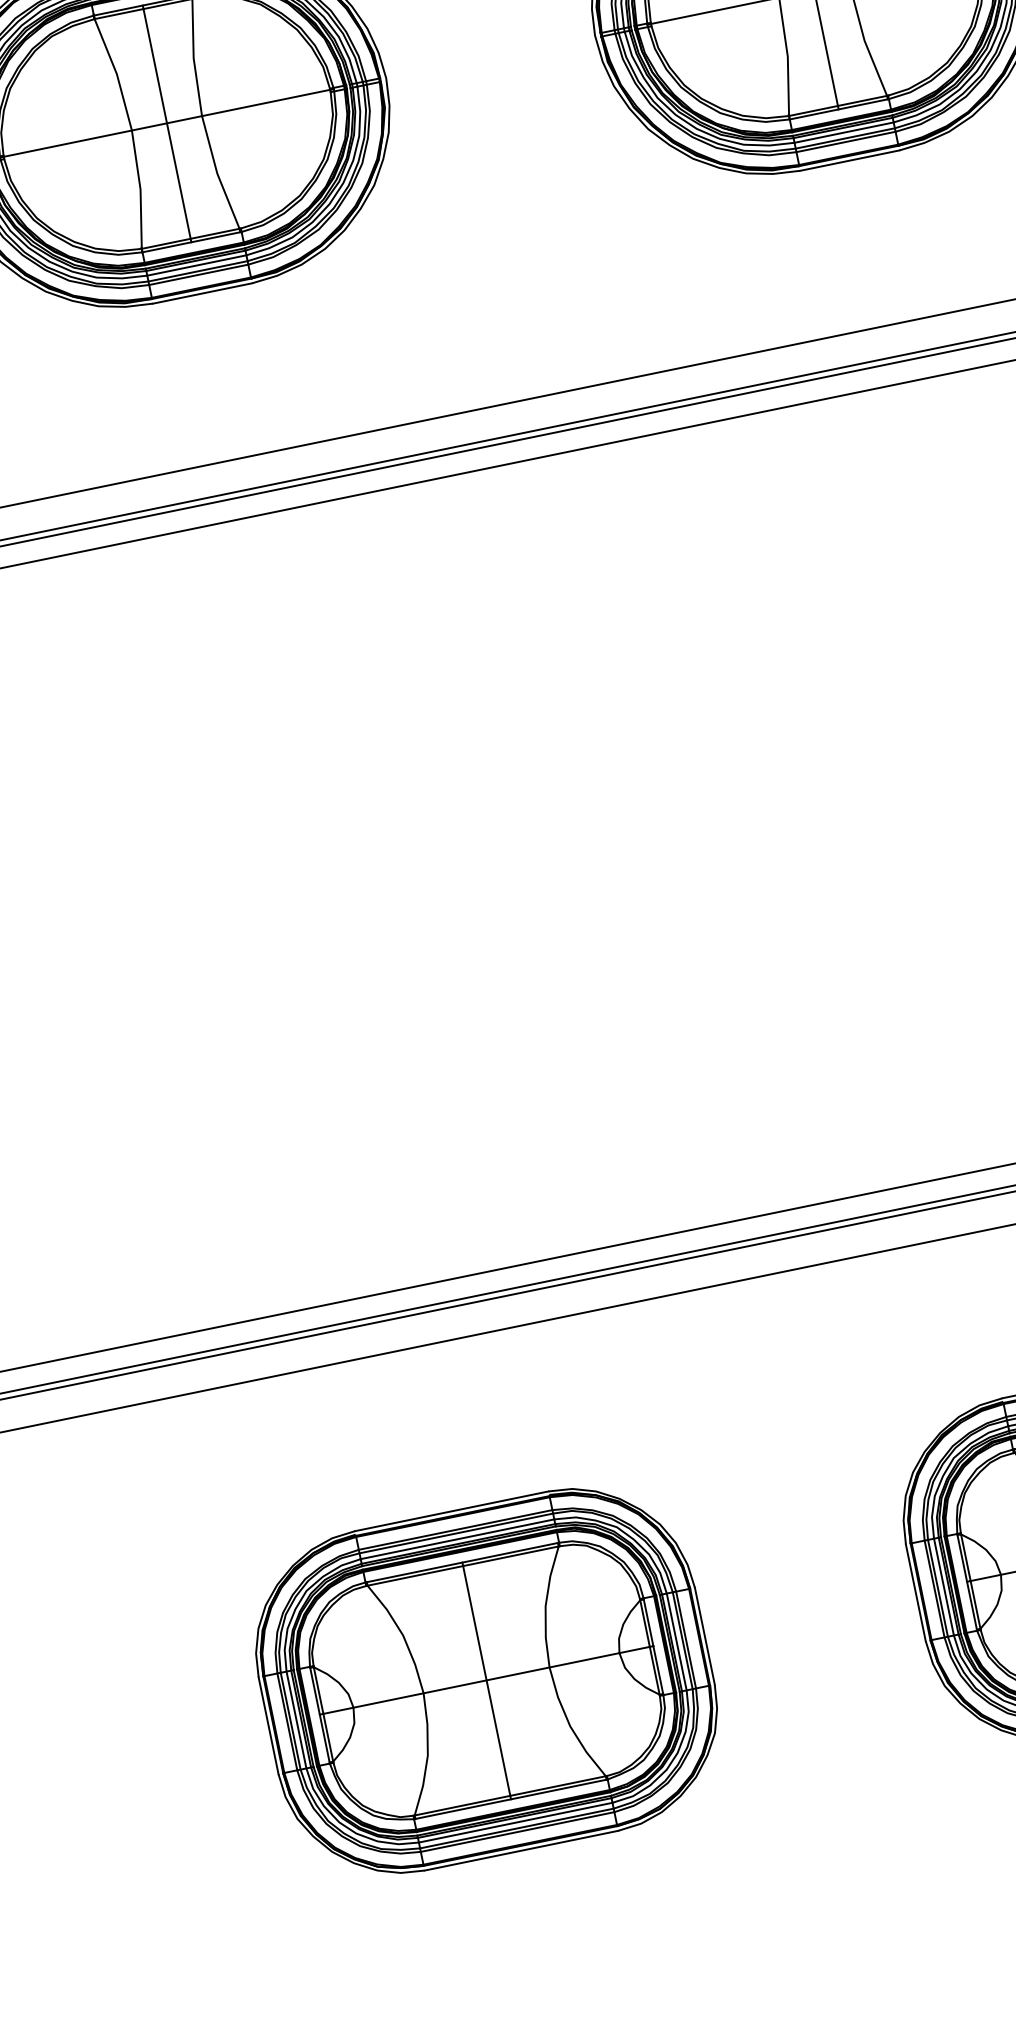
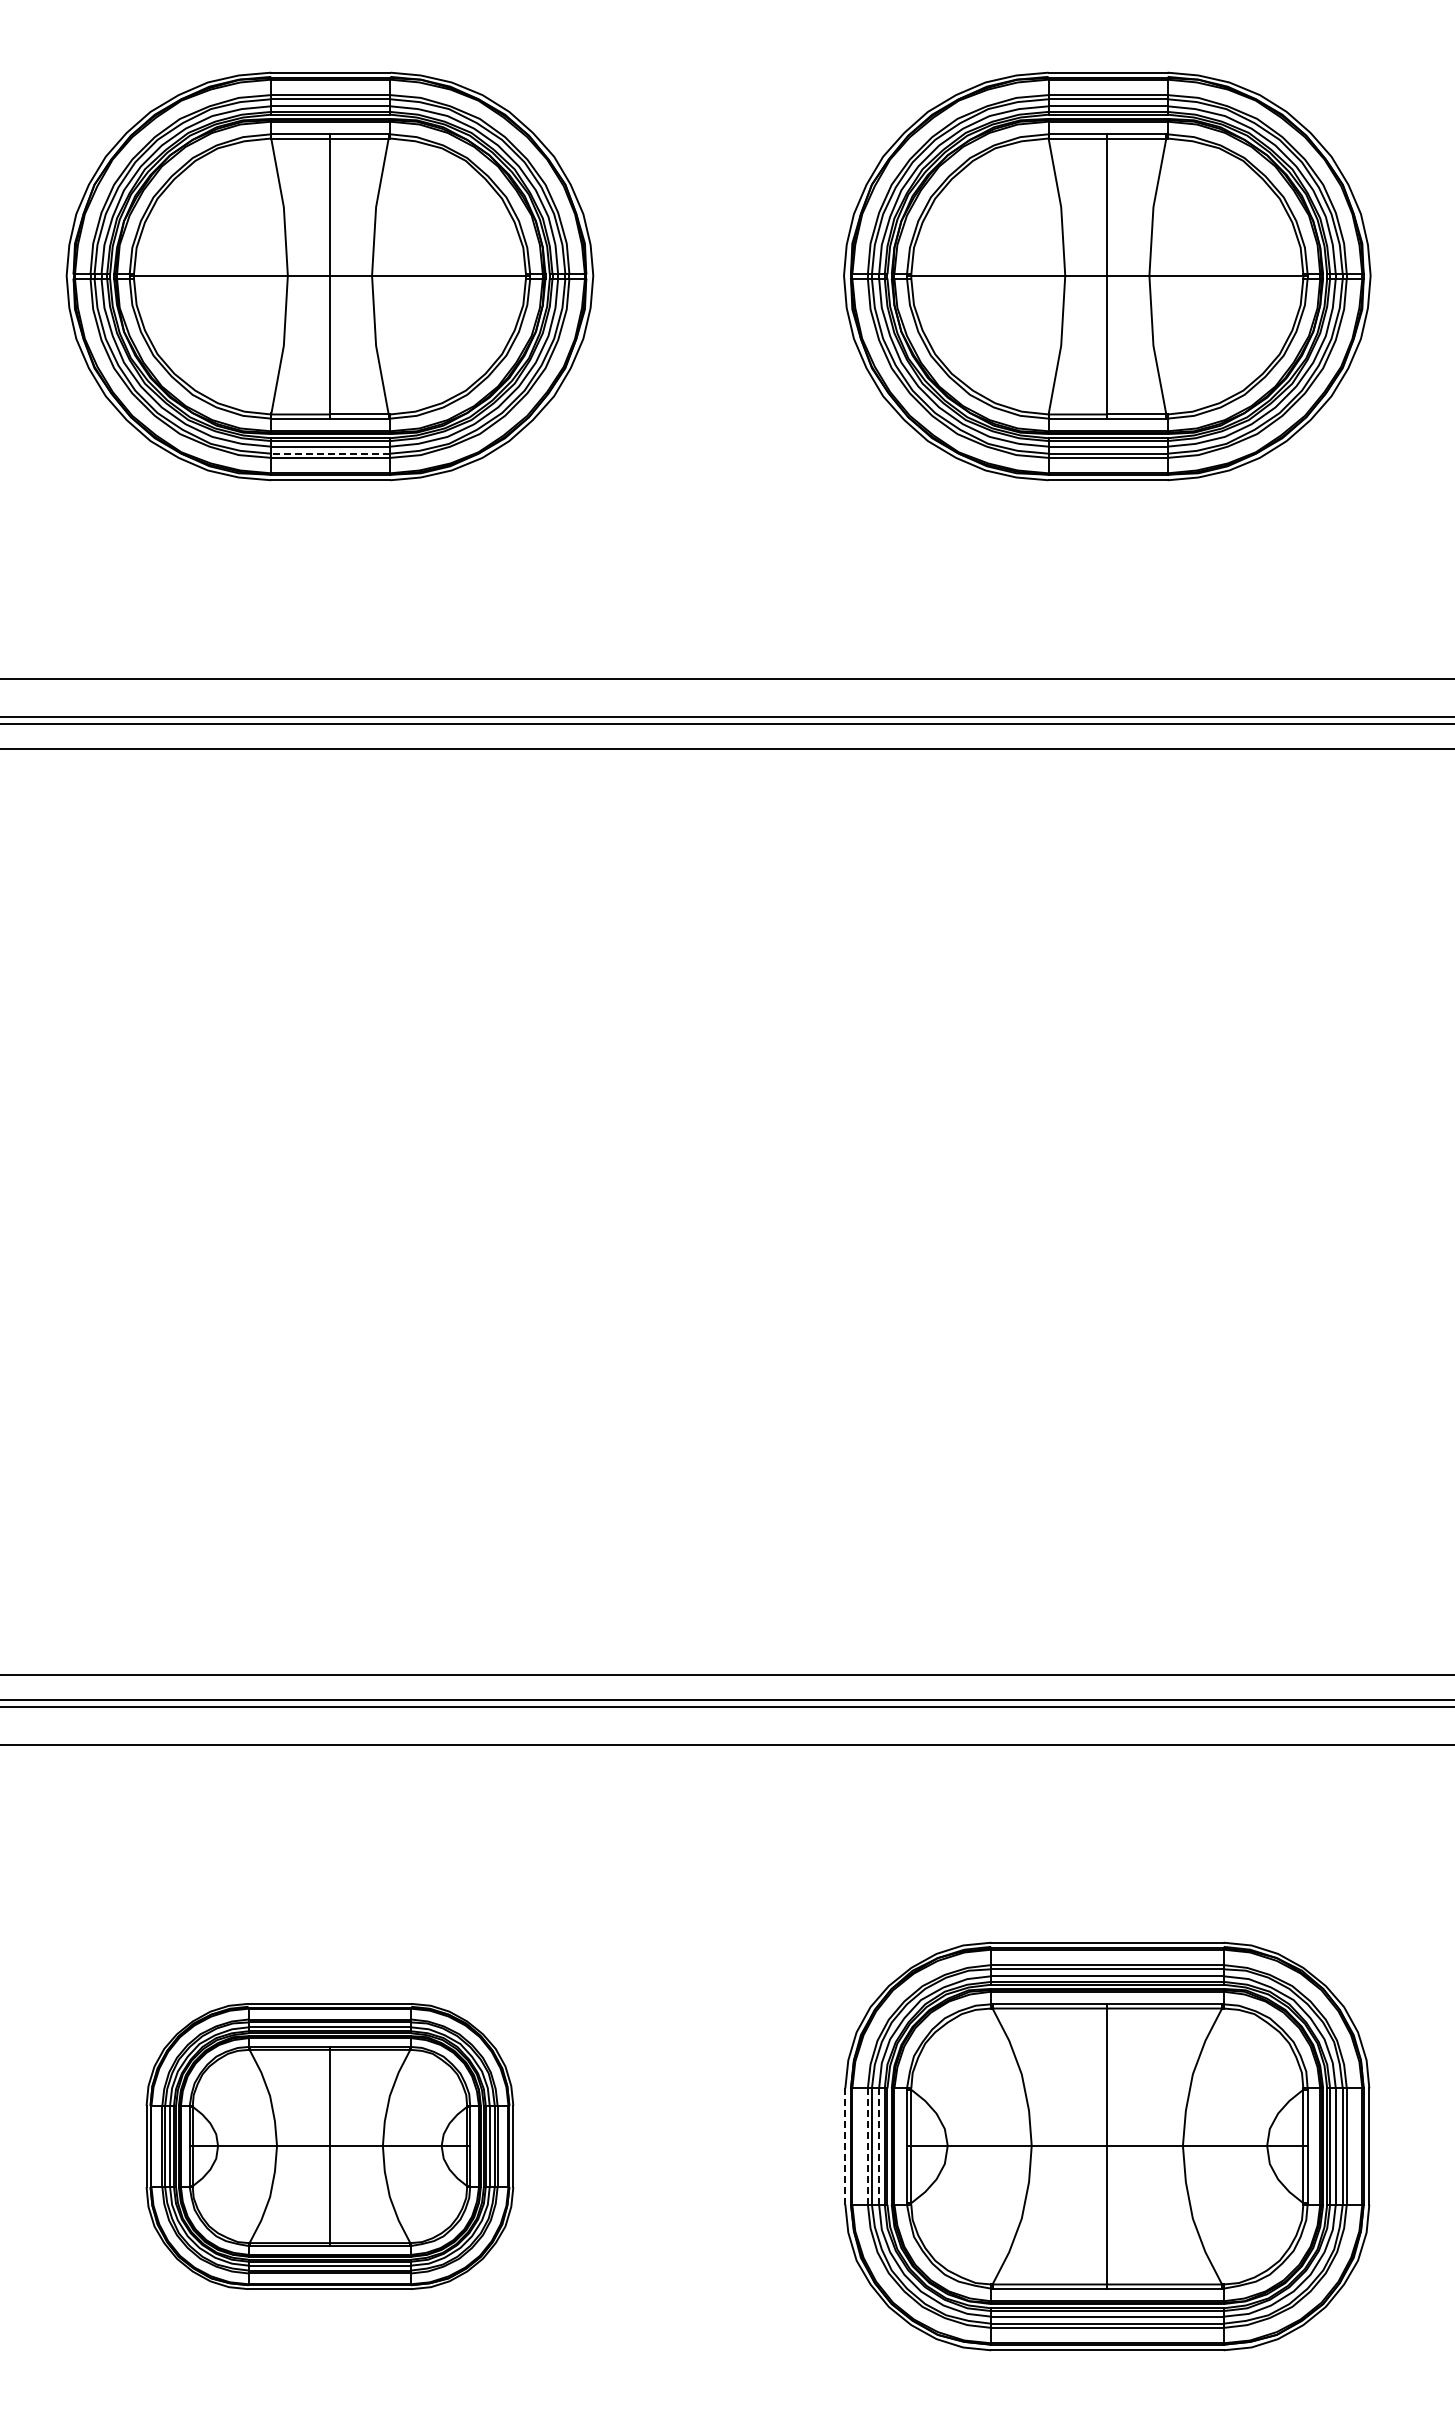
line: (197, 271) -> (330, 453), solid -> dashed
line: (944, 1587) -> (879, 2146), solid -> dashed
line: (934, 1589) -> (867, 2146), solid -> dashed
line: (915, 1592) -> (845, 2146), solid -> dashed
part: (486, 1681) -> (329, 2146), size x0.7

